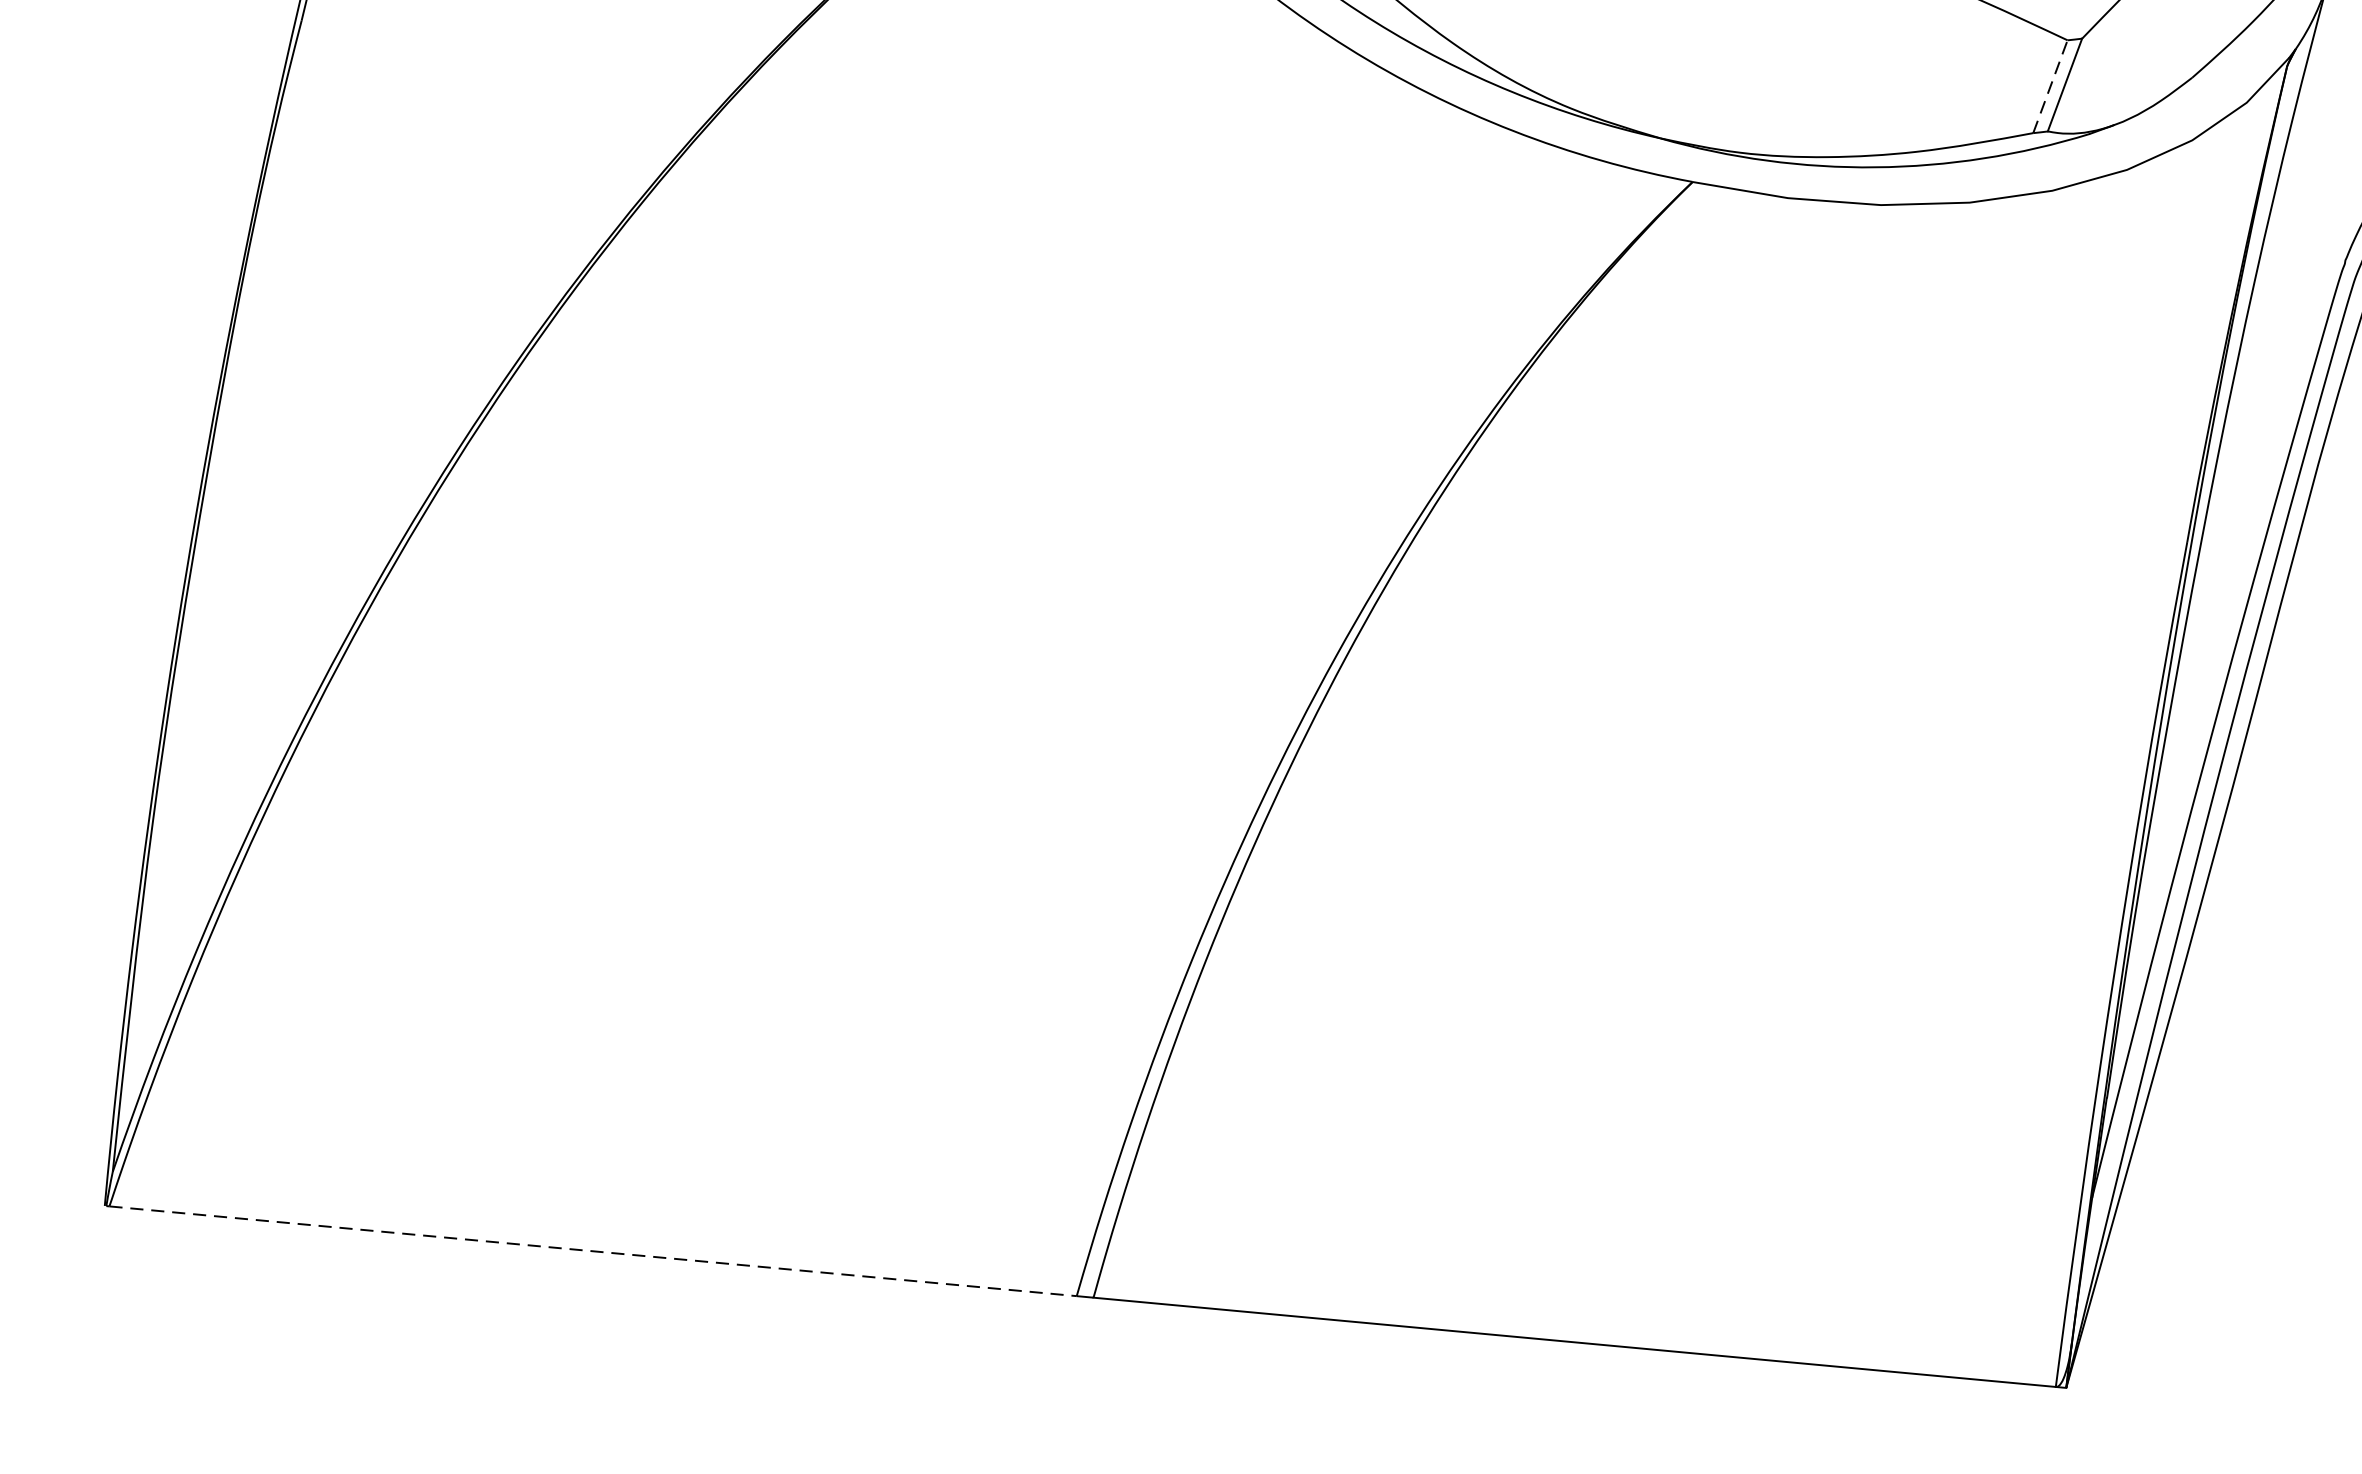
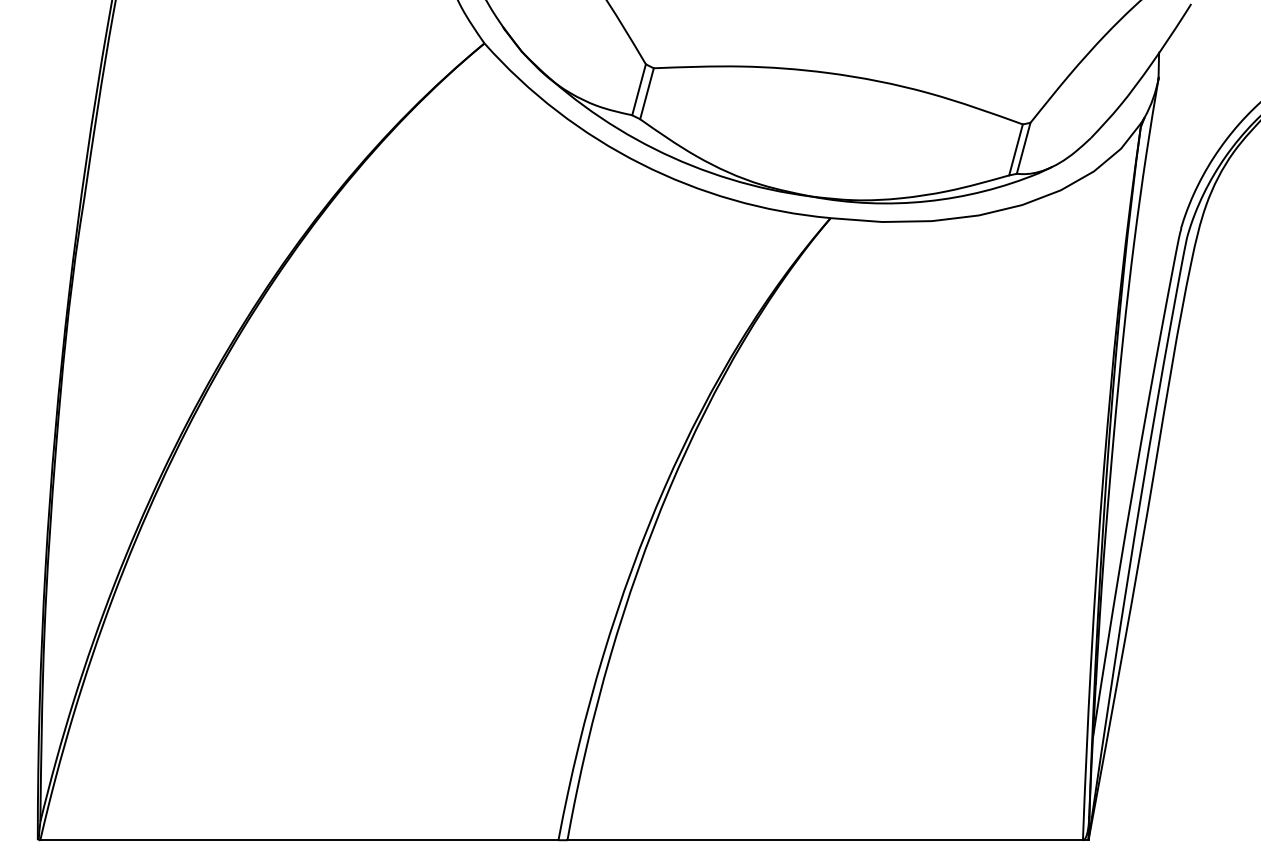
line: (2051, 86) -> (1016, 149), dashed -> solid
line: (593, 1251) -> (299, 840), dashed -> solid

